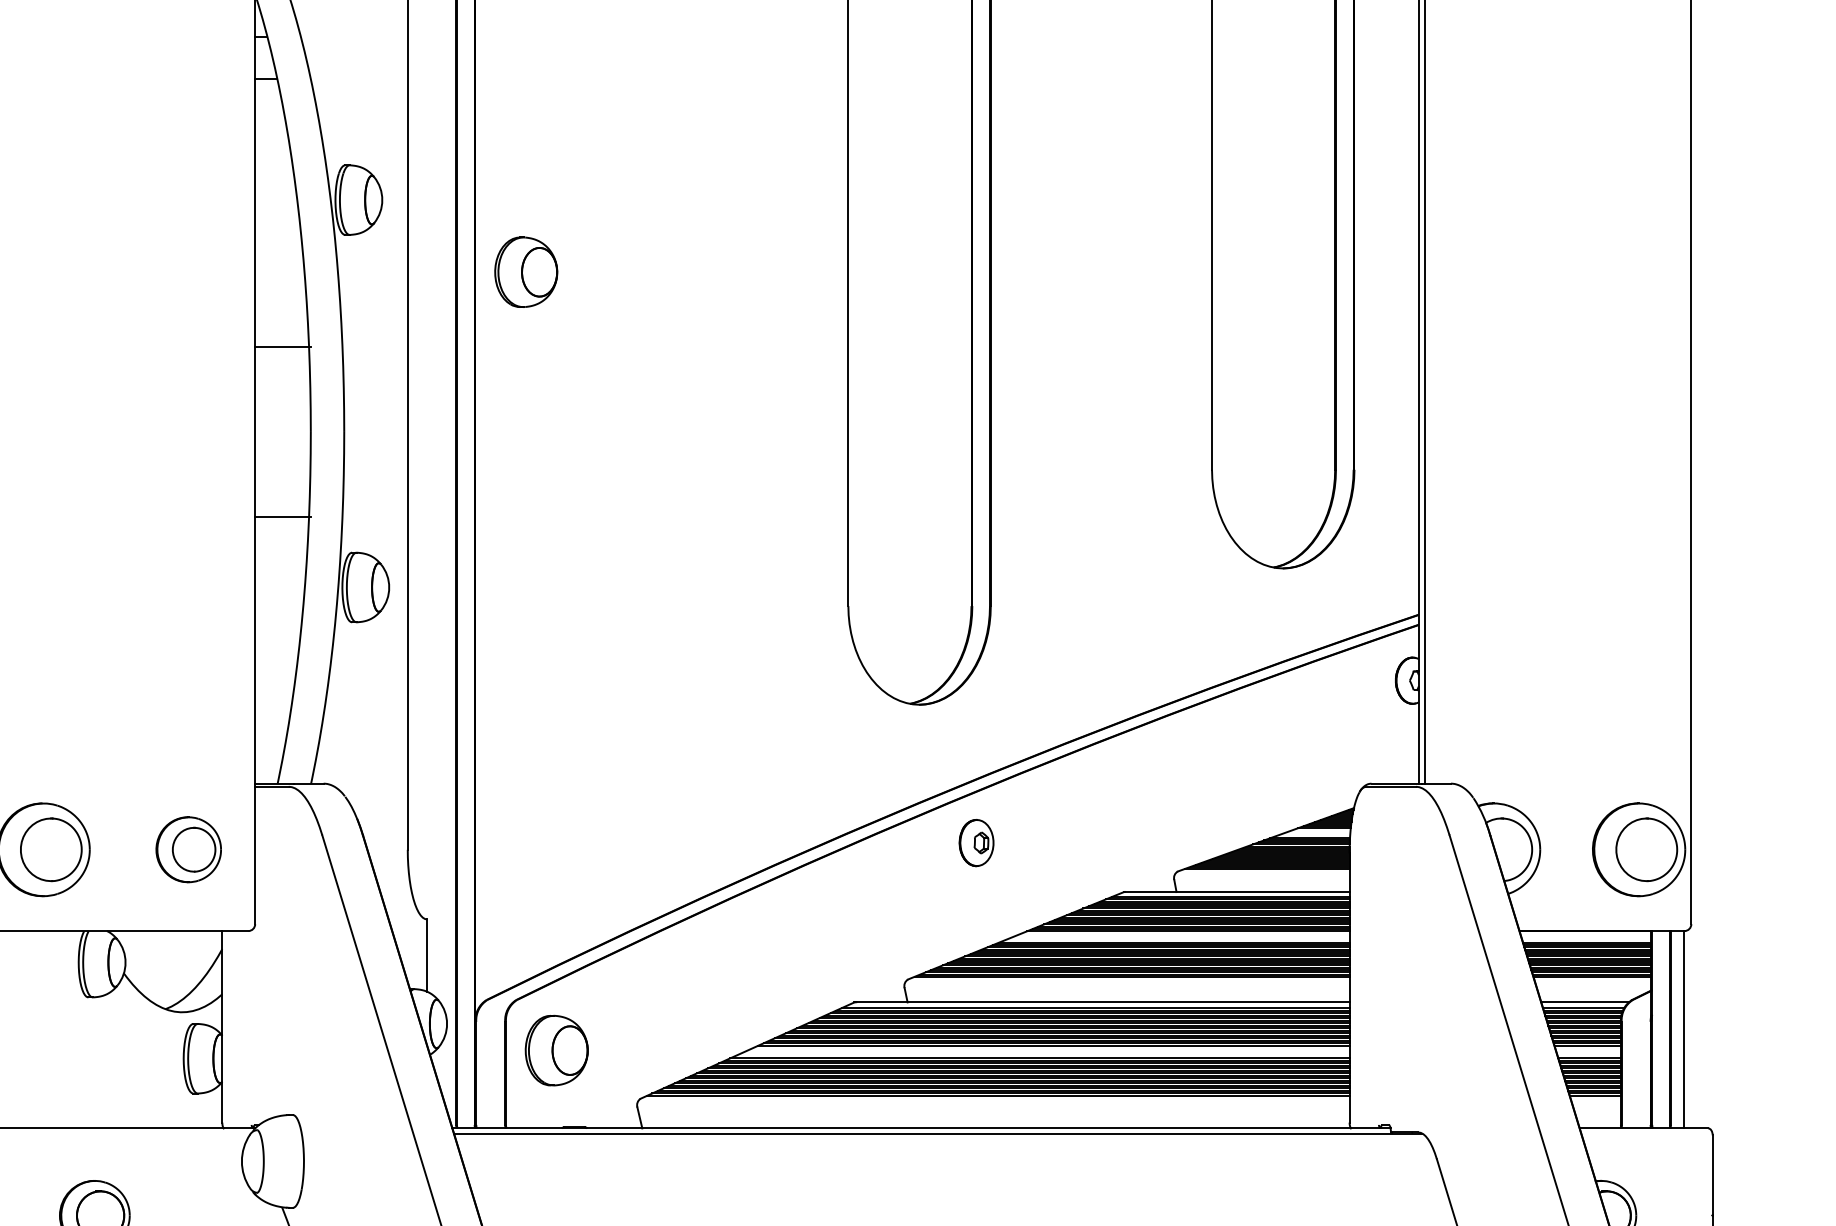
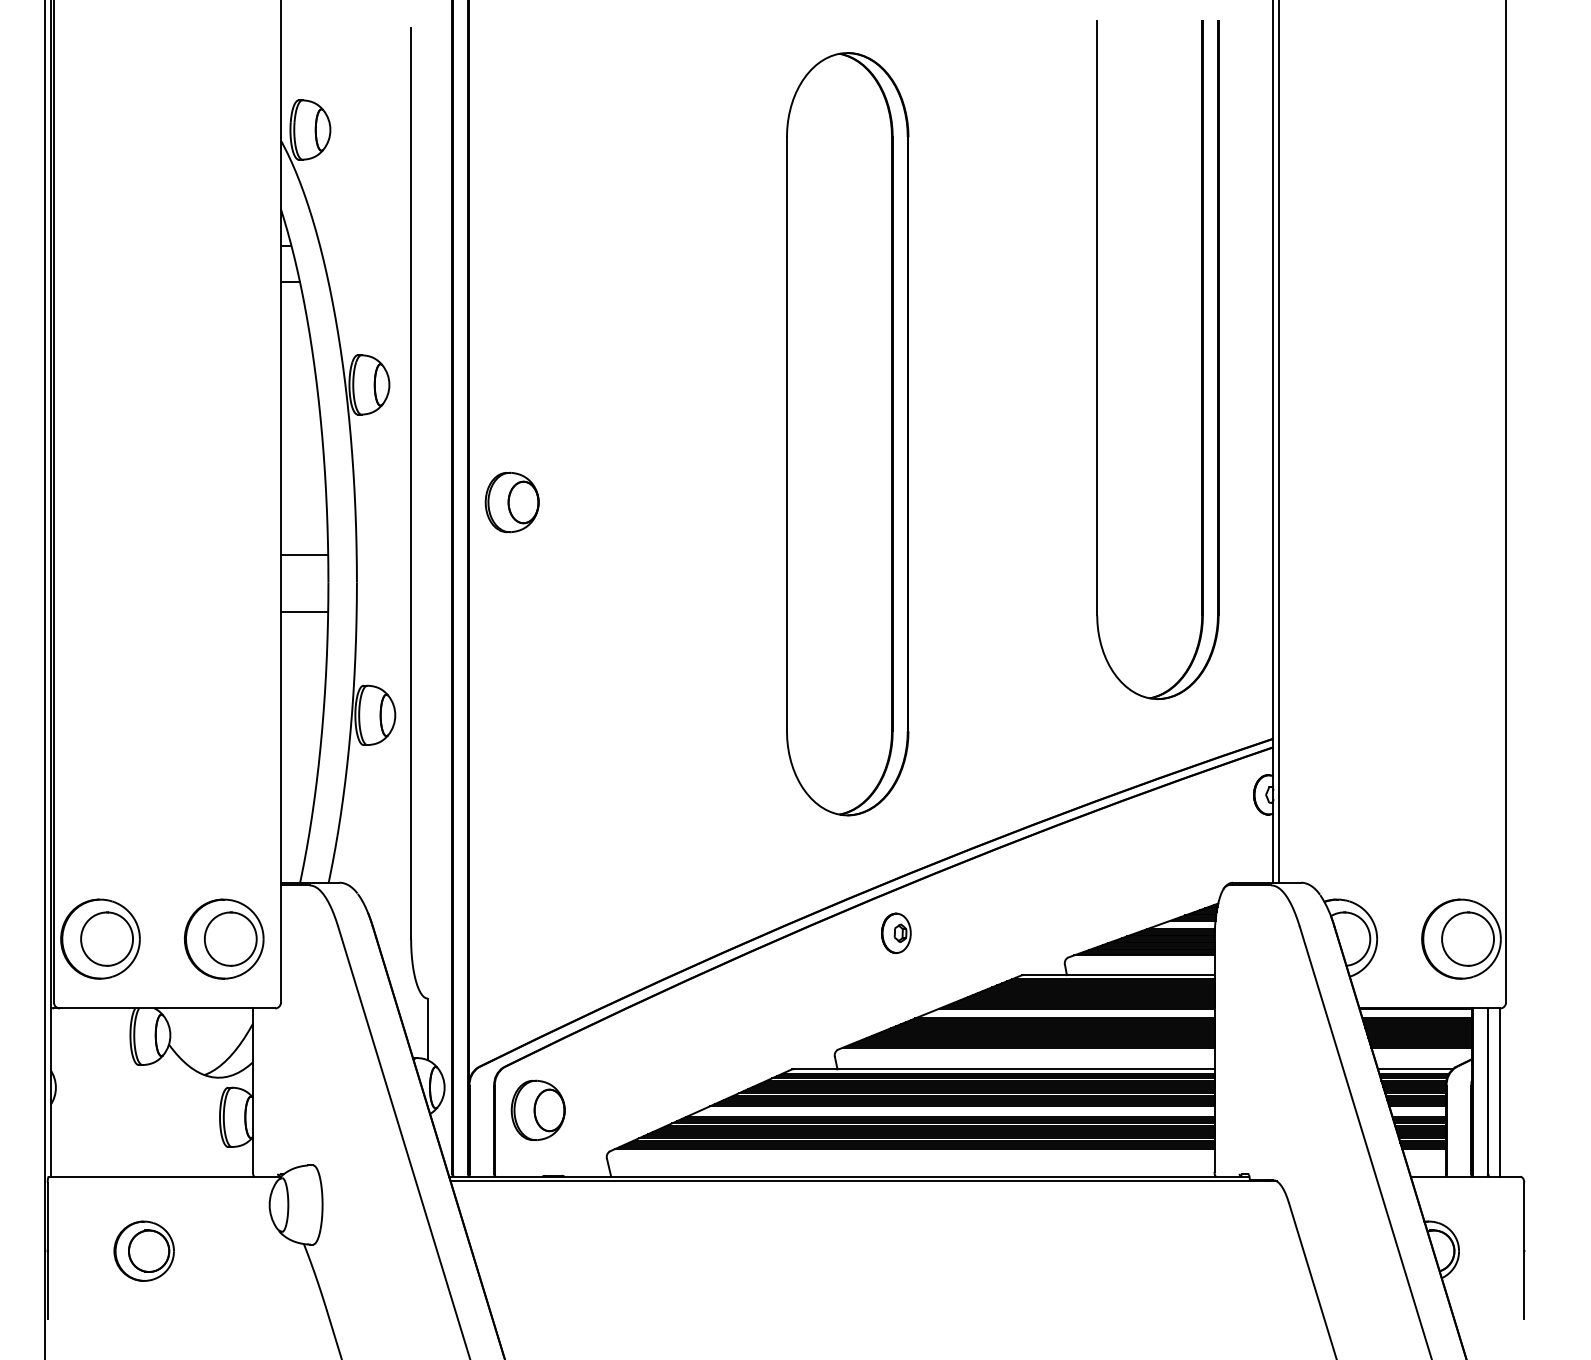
part: (525, 272) -> (511, 502), moved
line: (282, 347) -> (304, 554), moved
line: (282, 517) -> (304, 612), moved
part: (188, 849) -> (224, 938), size x1.43

